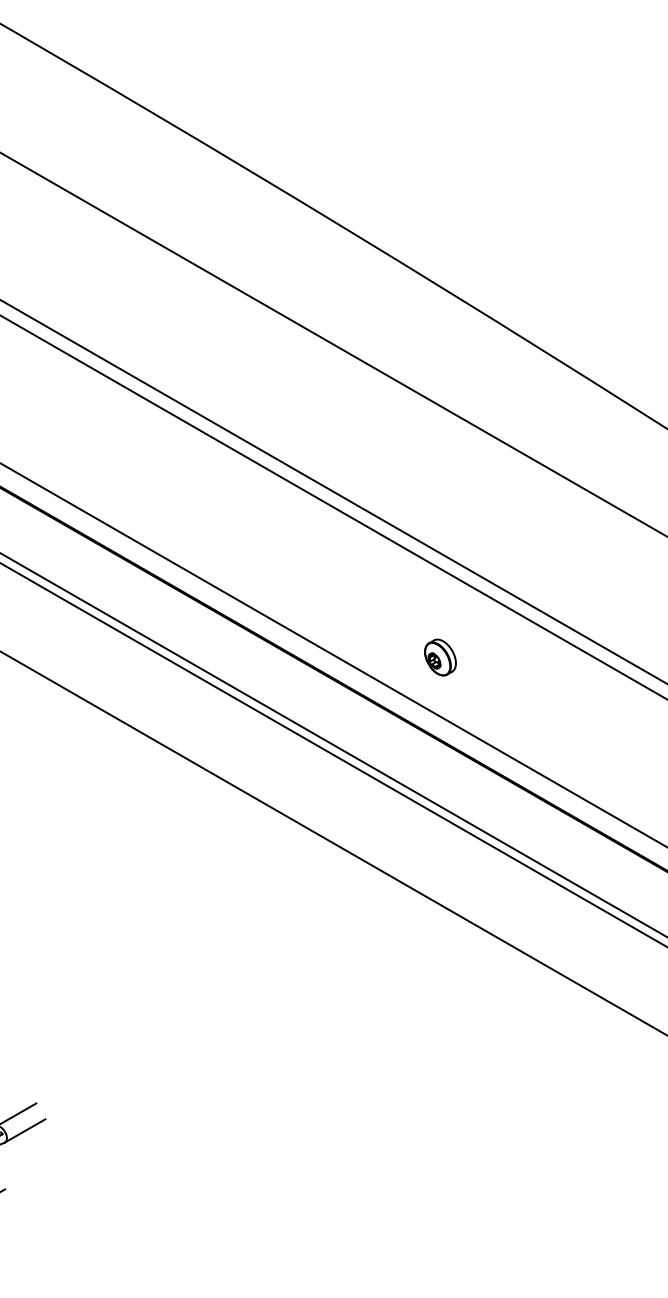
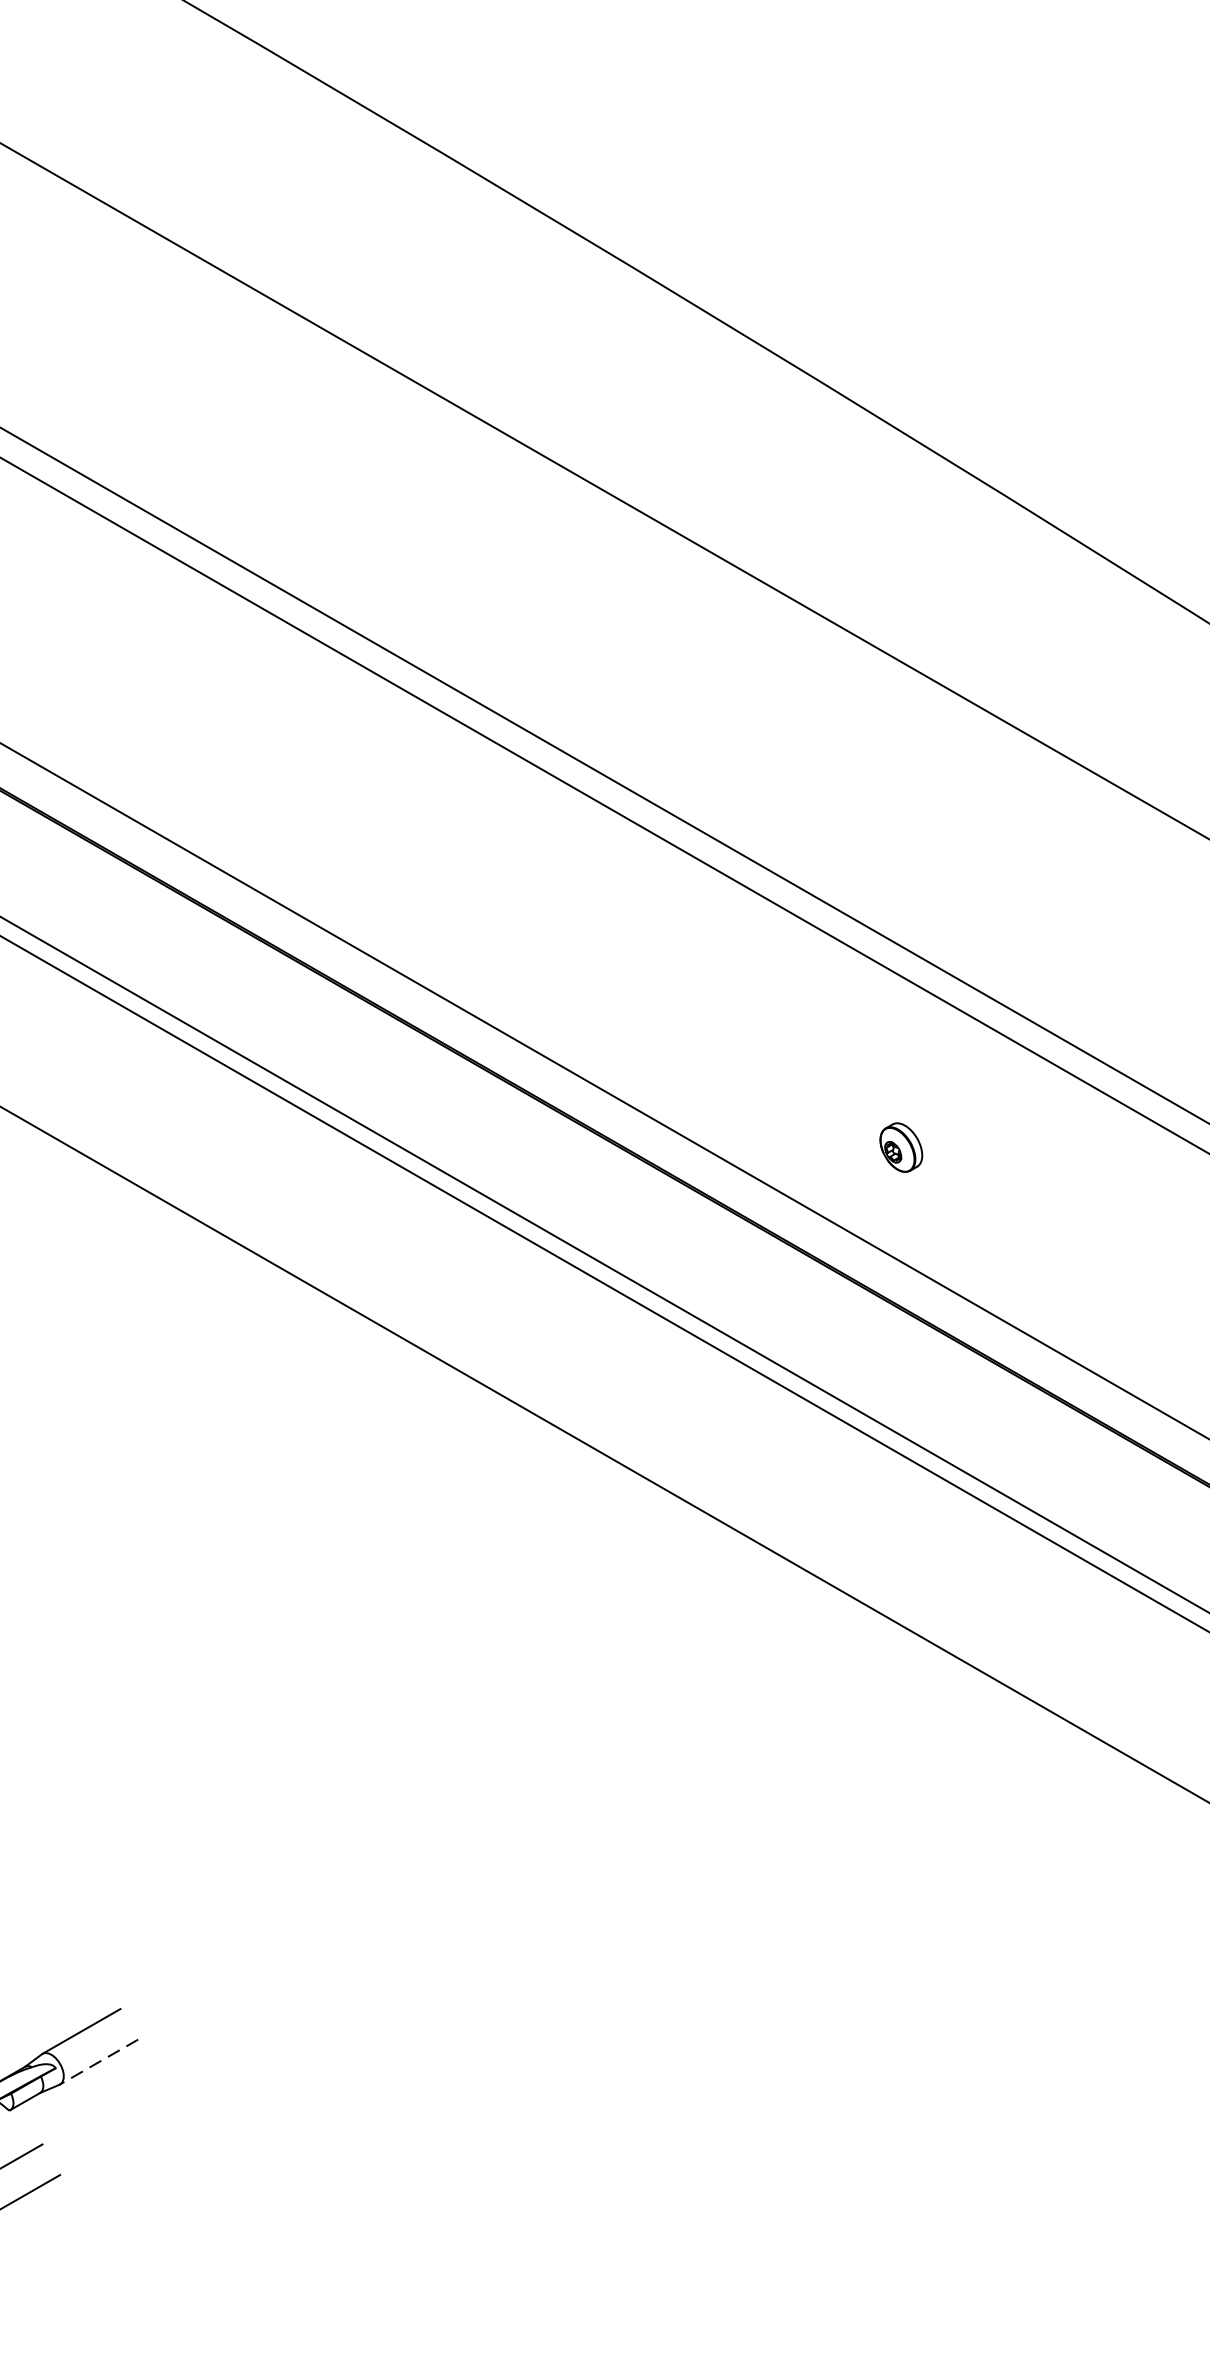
part: (440, 657) -> (901, 1147), size x0.7
line: (24, 1131) -> (97, 2063), solid -> dashed

